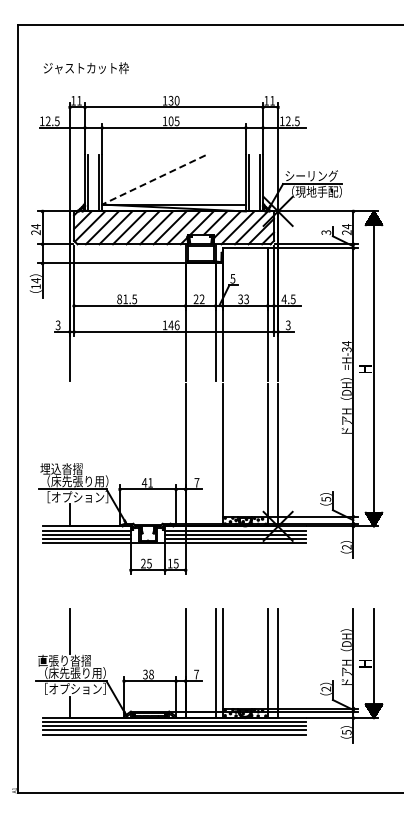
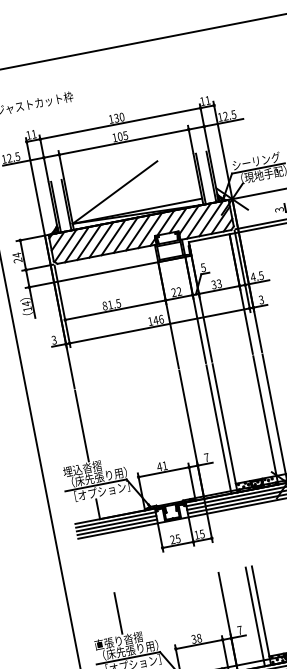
line: (153, 180) -> (114, 193), dashed -> solid
line: (69, 423) -> (81, 426), added
line: (215, 455) -> (218, 429), added

